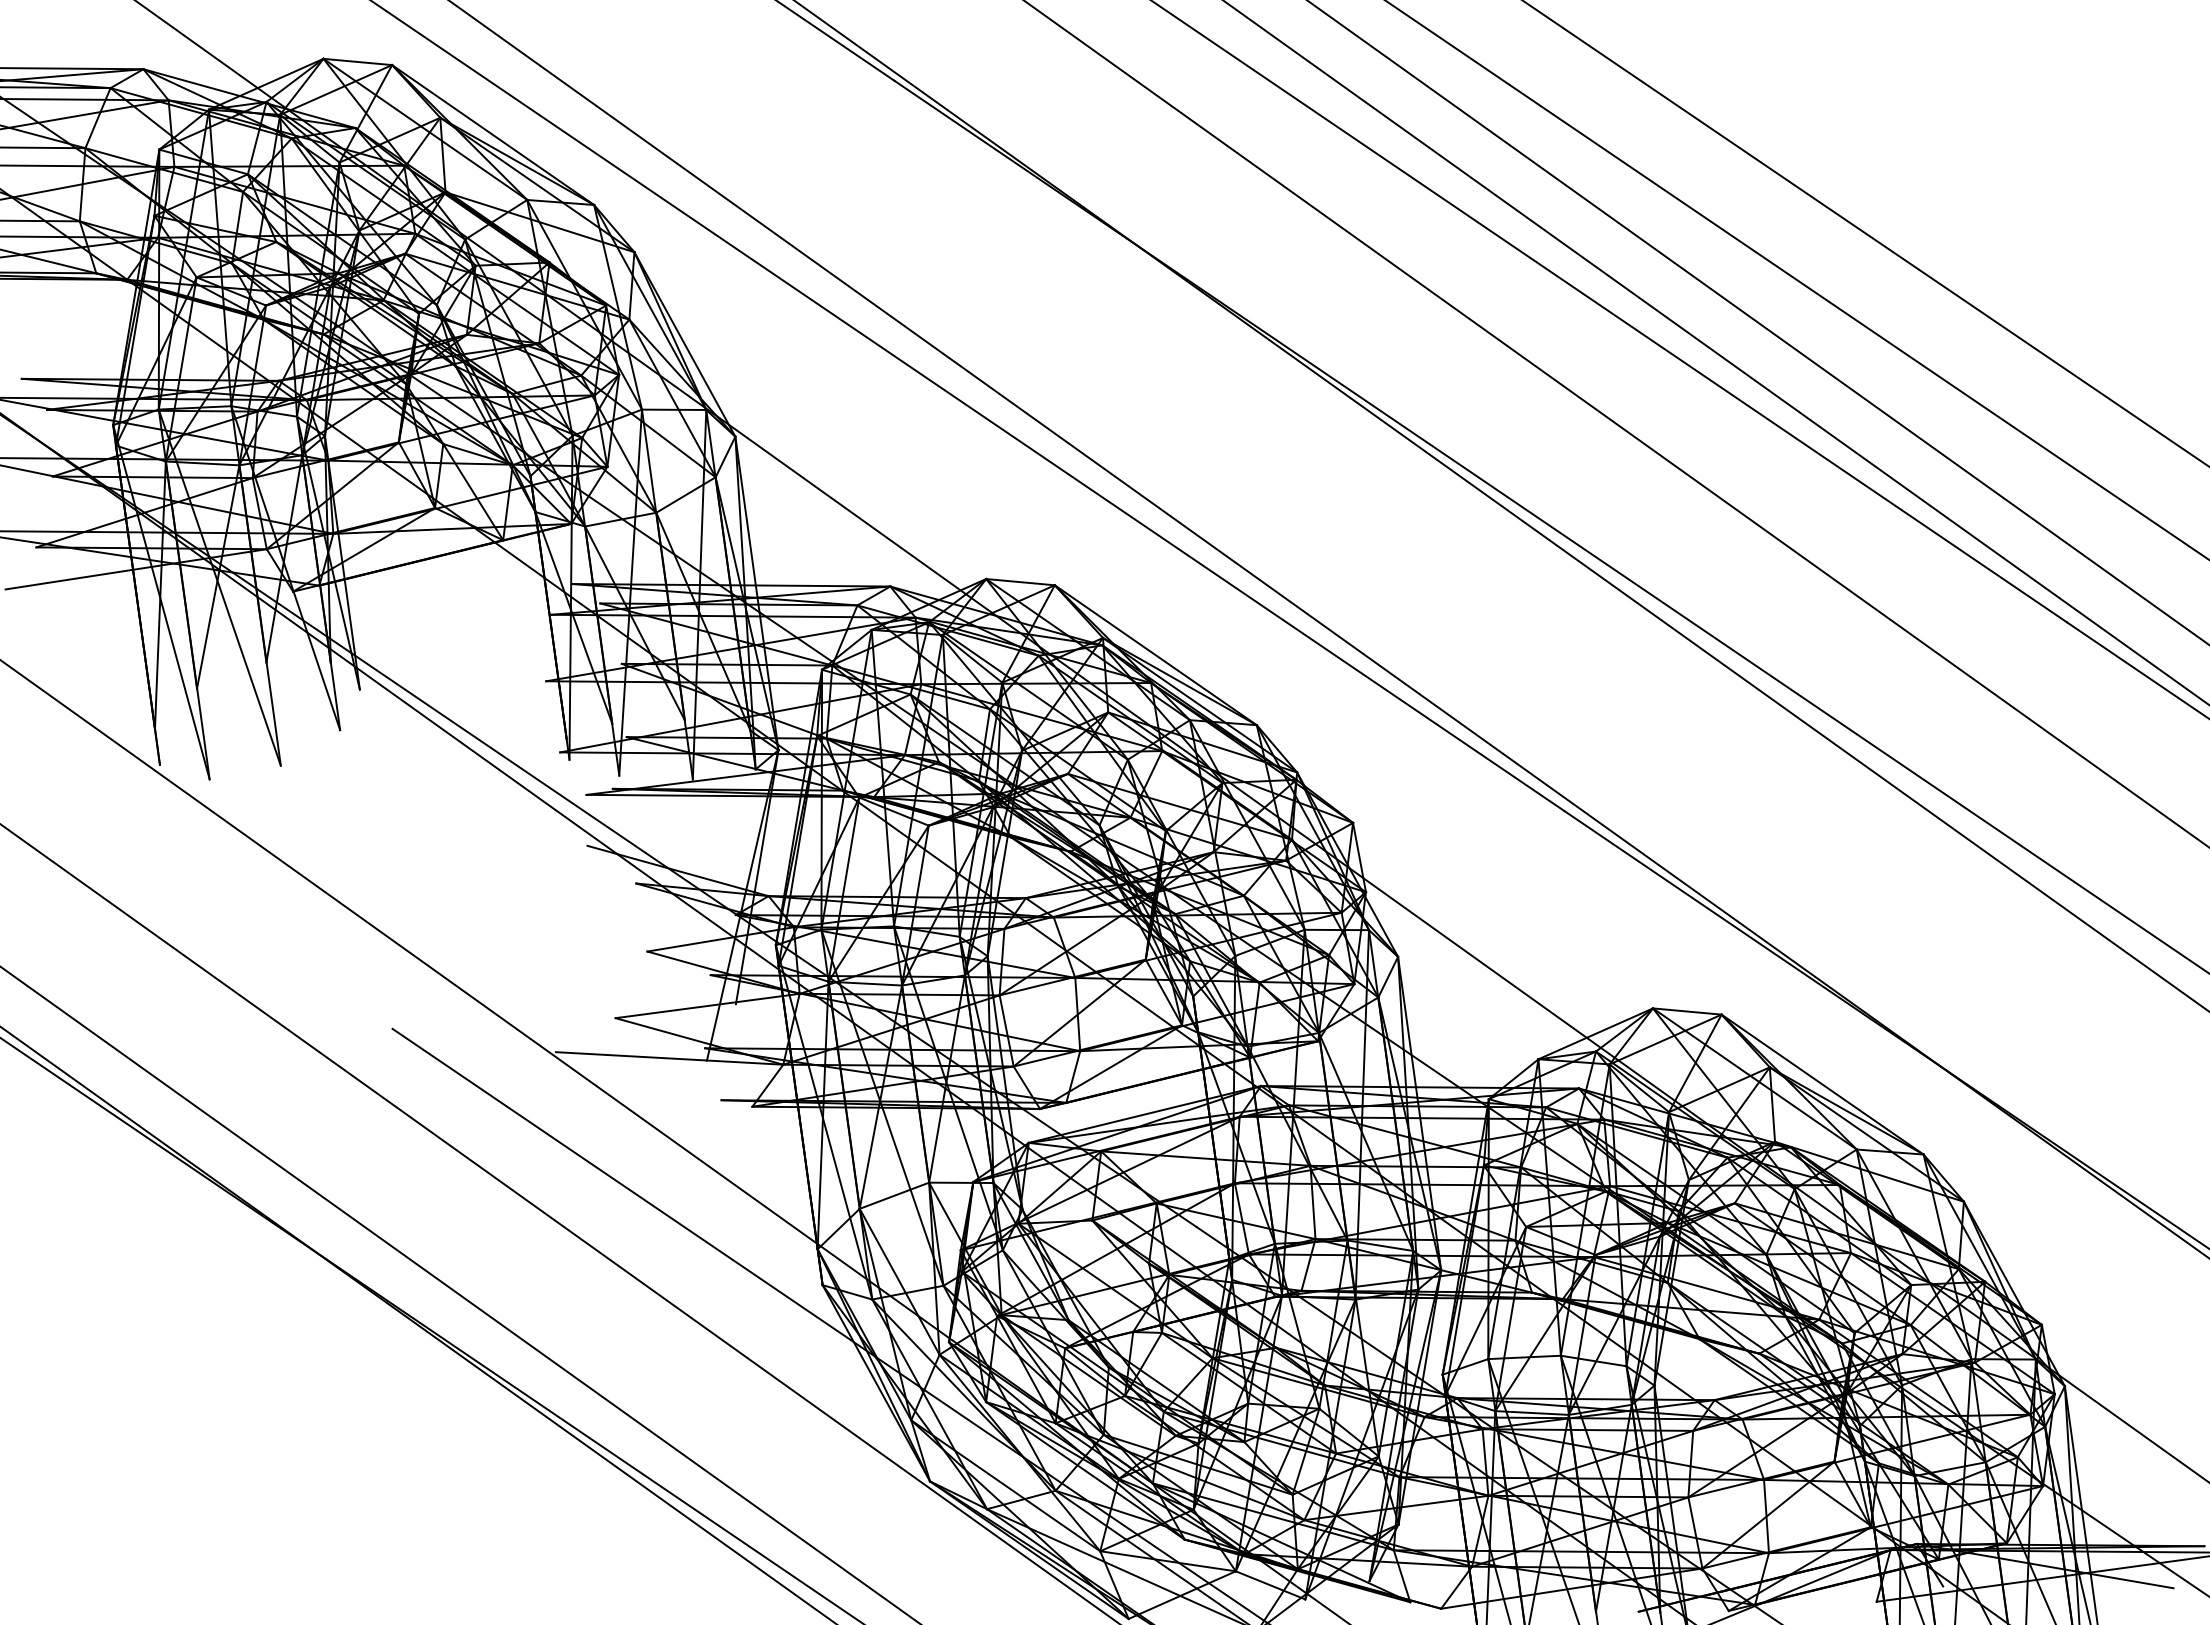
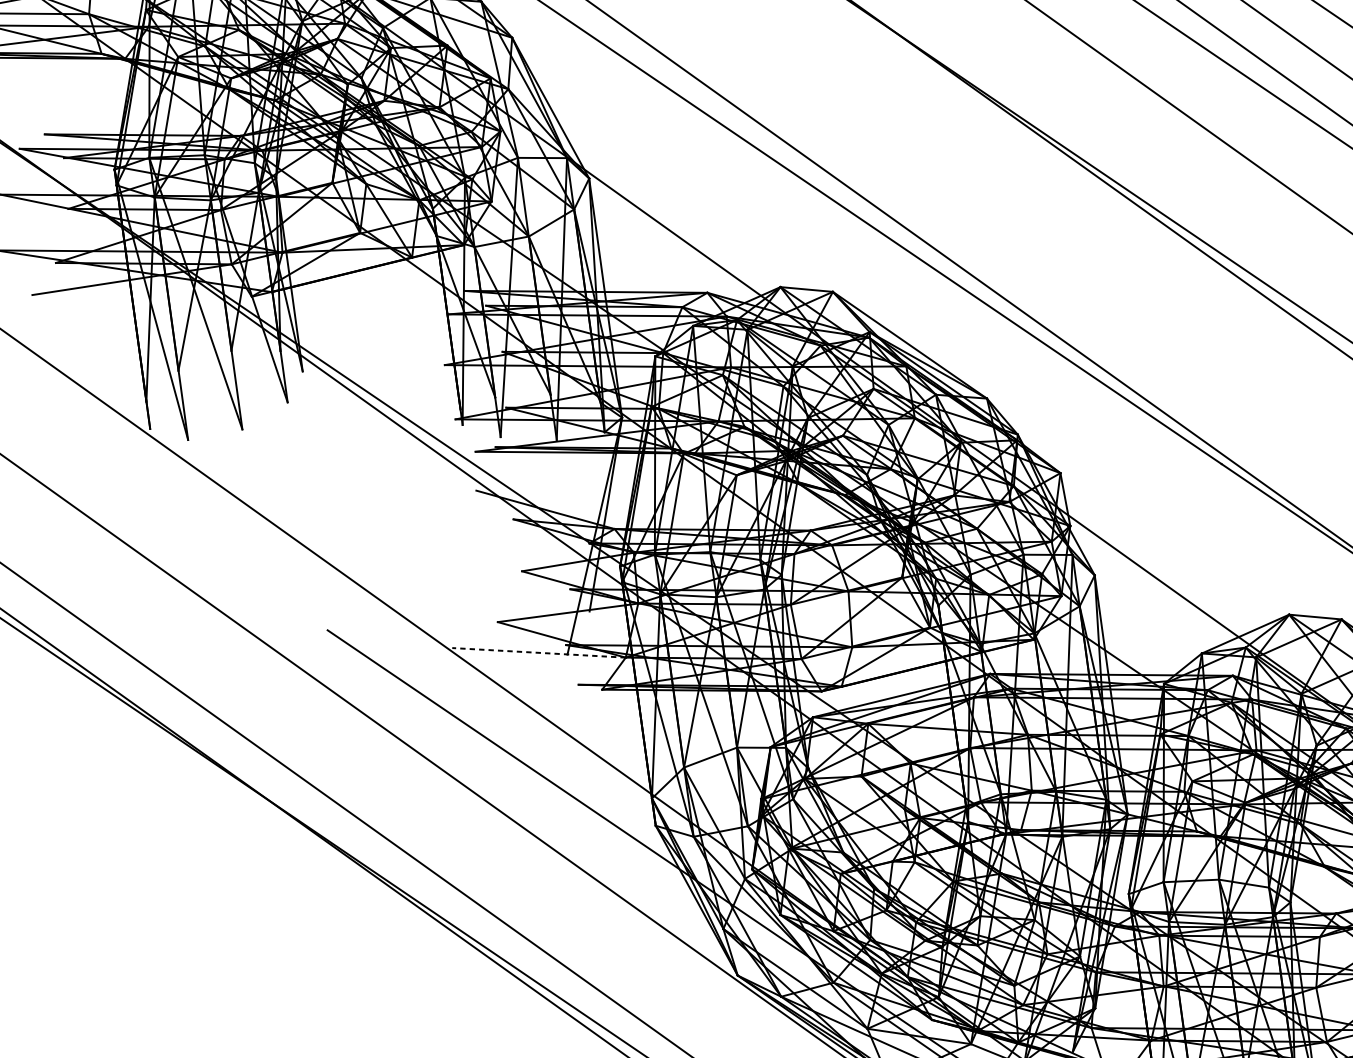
line: (669, 1058) -> (538, 652), solid -> dashed

